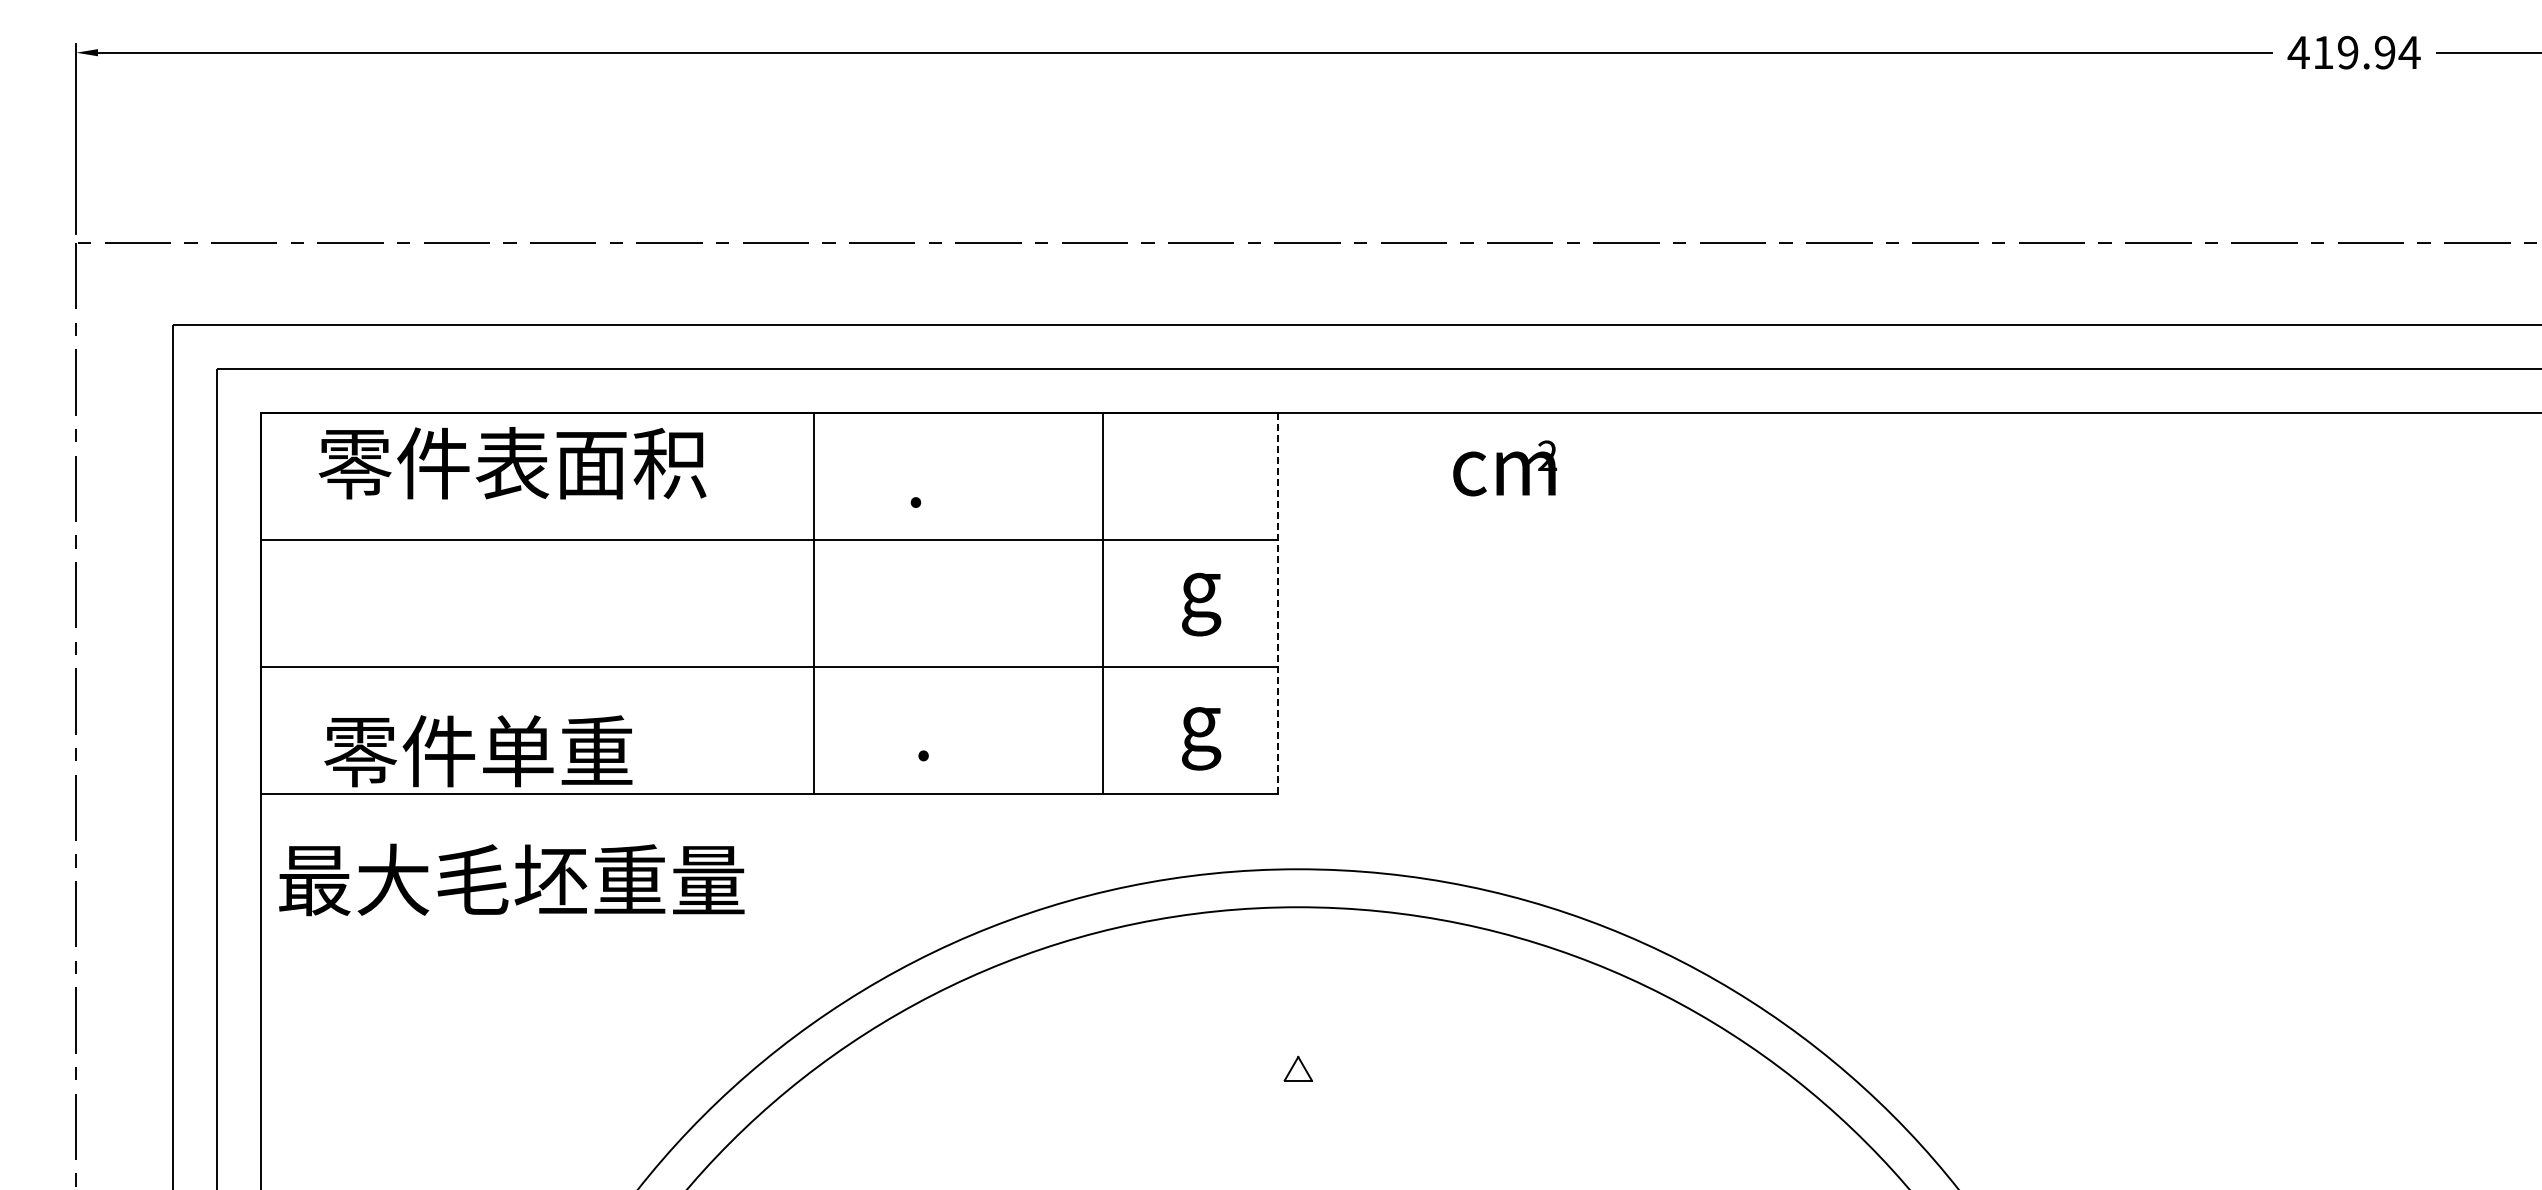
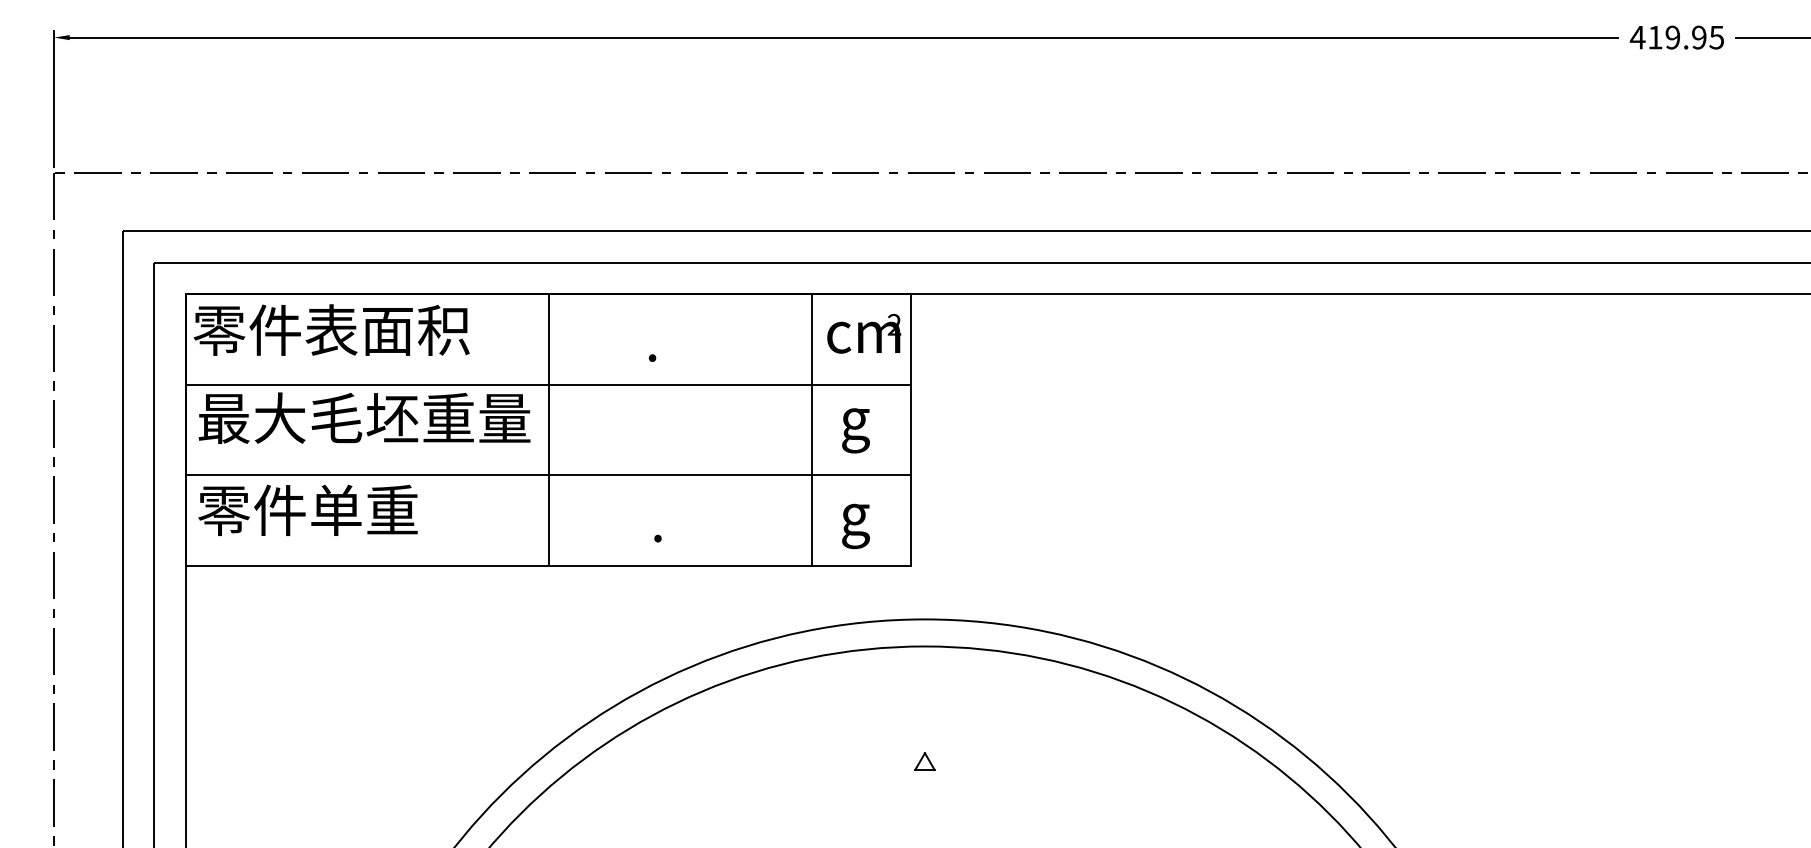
text: (2409, 52) -> (1716, 37), 419.94 -> 419.95
text: (512, 463) -> (331, 330), moved
text: (1504, 468) -> (863, 333), moved
line: (813, 603) -> (548, 430), moved
line: (1103, 603) -> (812, 430), moved
line: (1278, 603) -> (910, 430), dashed -> solid
text: (478, 751) -> (308, 510), moved
text: (511, 879) -> (364, 417), moved

